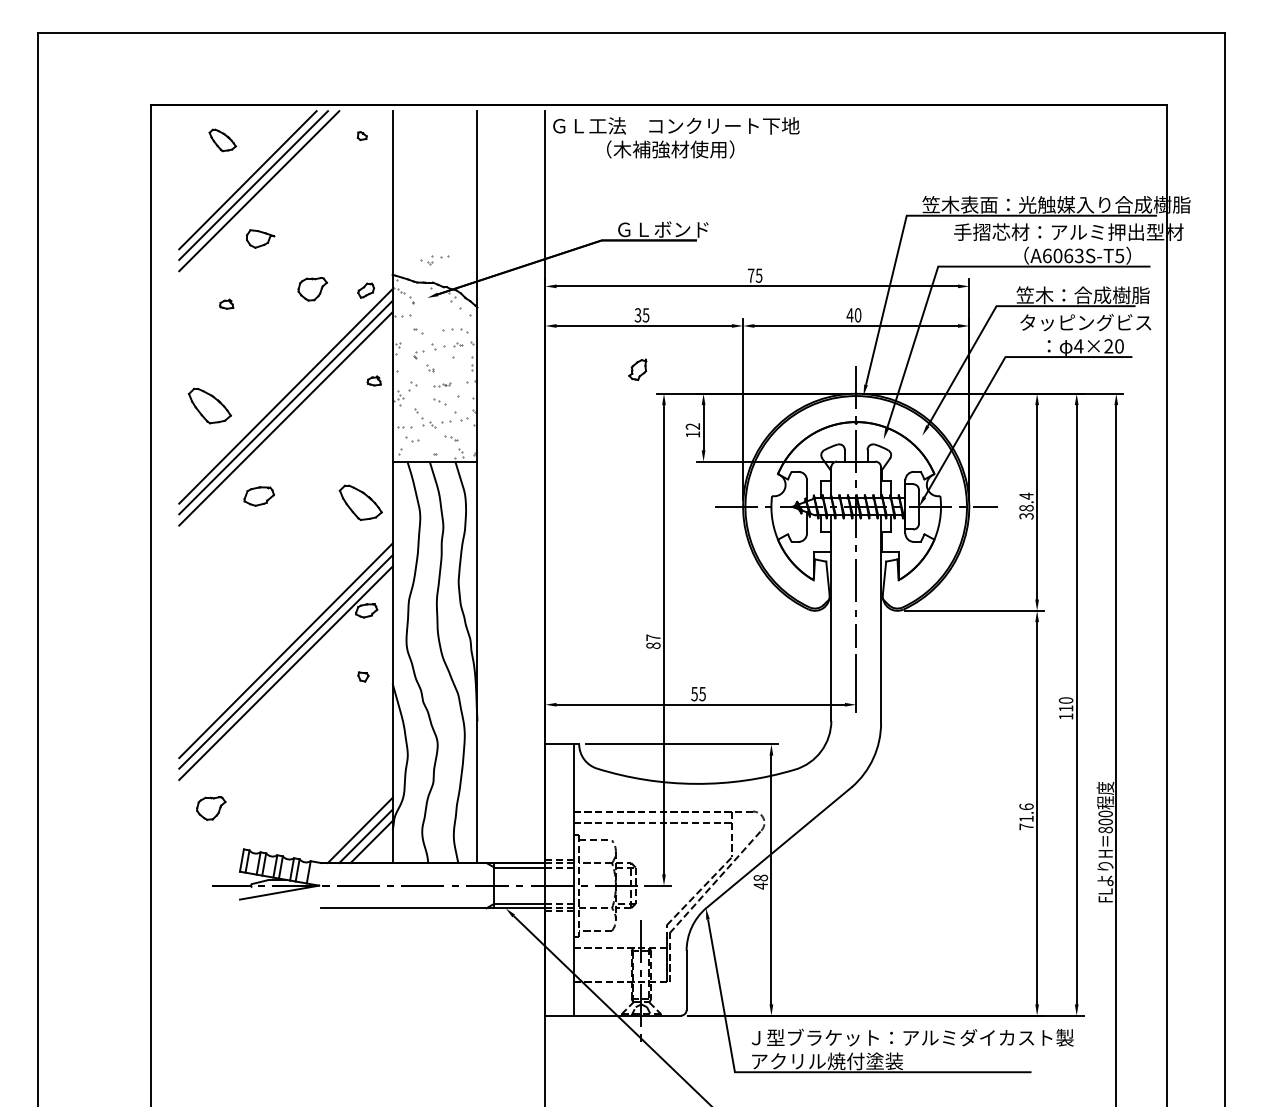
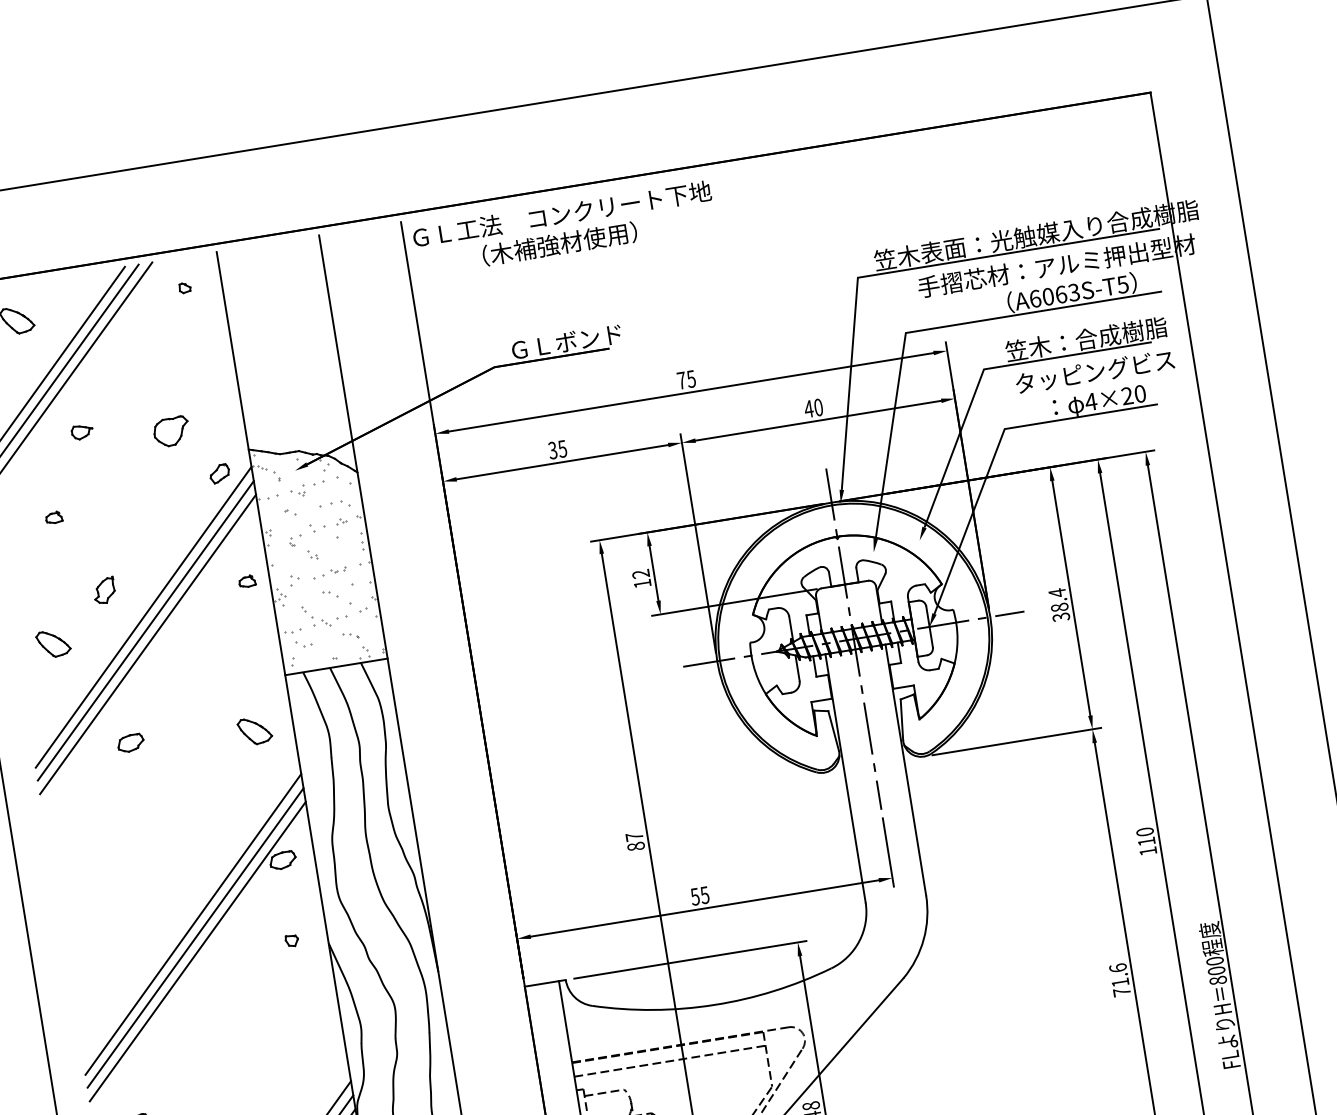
part: (260, 238) -> (82, 431), size x0.62
part: (434, 260) -> (307, 489), moved
part: (312, 289) -> (171, 432), moved
part: (637, 369) -> (104, 590), moved
part: (442, 384) -> (330, 572), size x1.67
part: (209, 405) -> (53, 643), size x0.62
part: (258, 495) -> (129, 742), size x0.71
part: (360, 502) -> (254, 730), size x0.62

